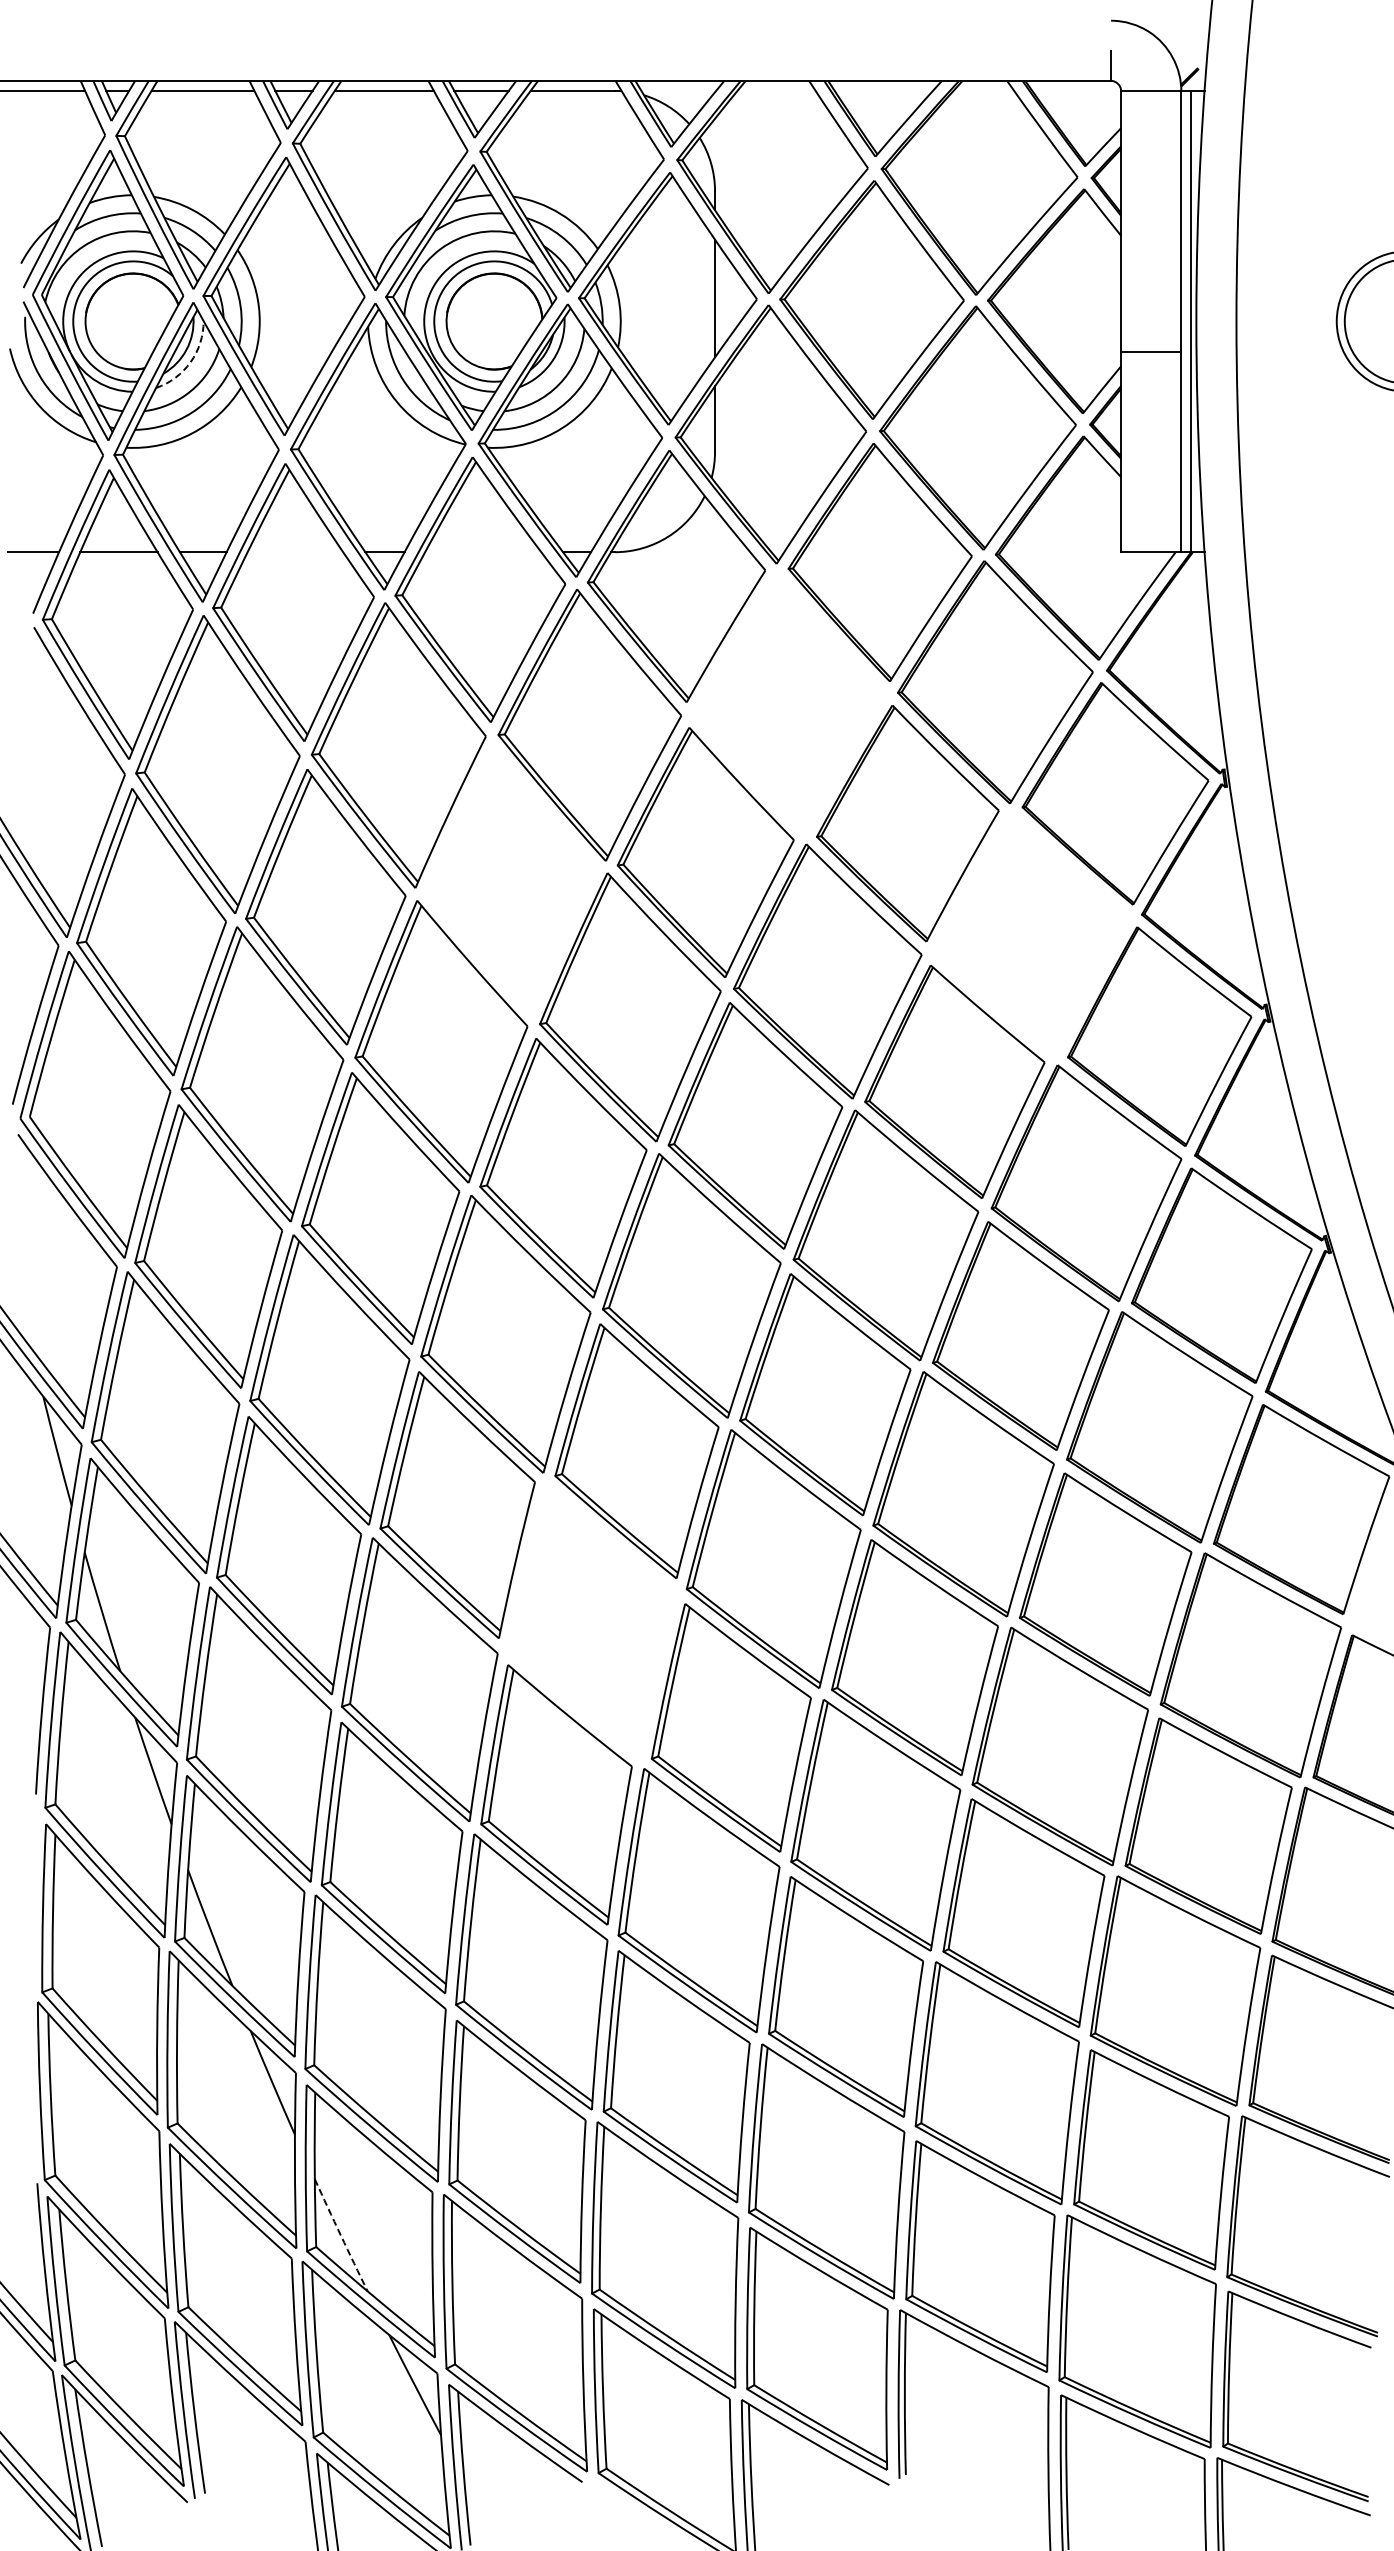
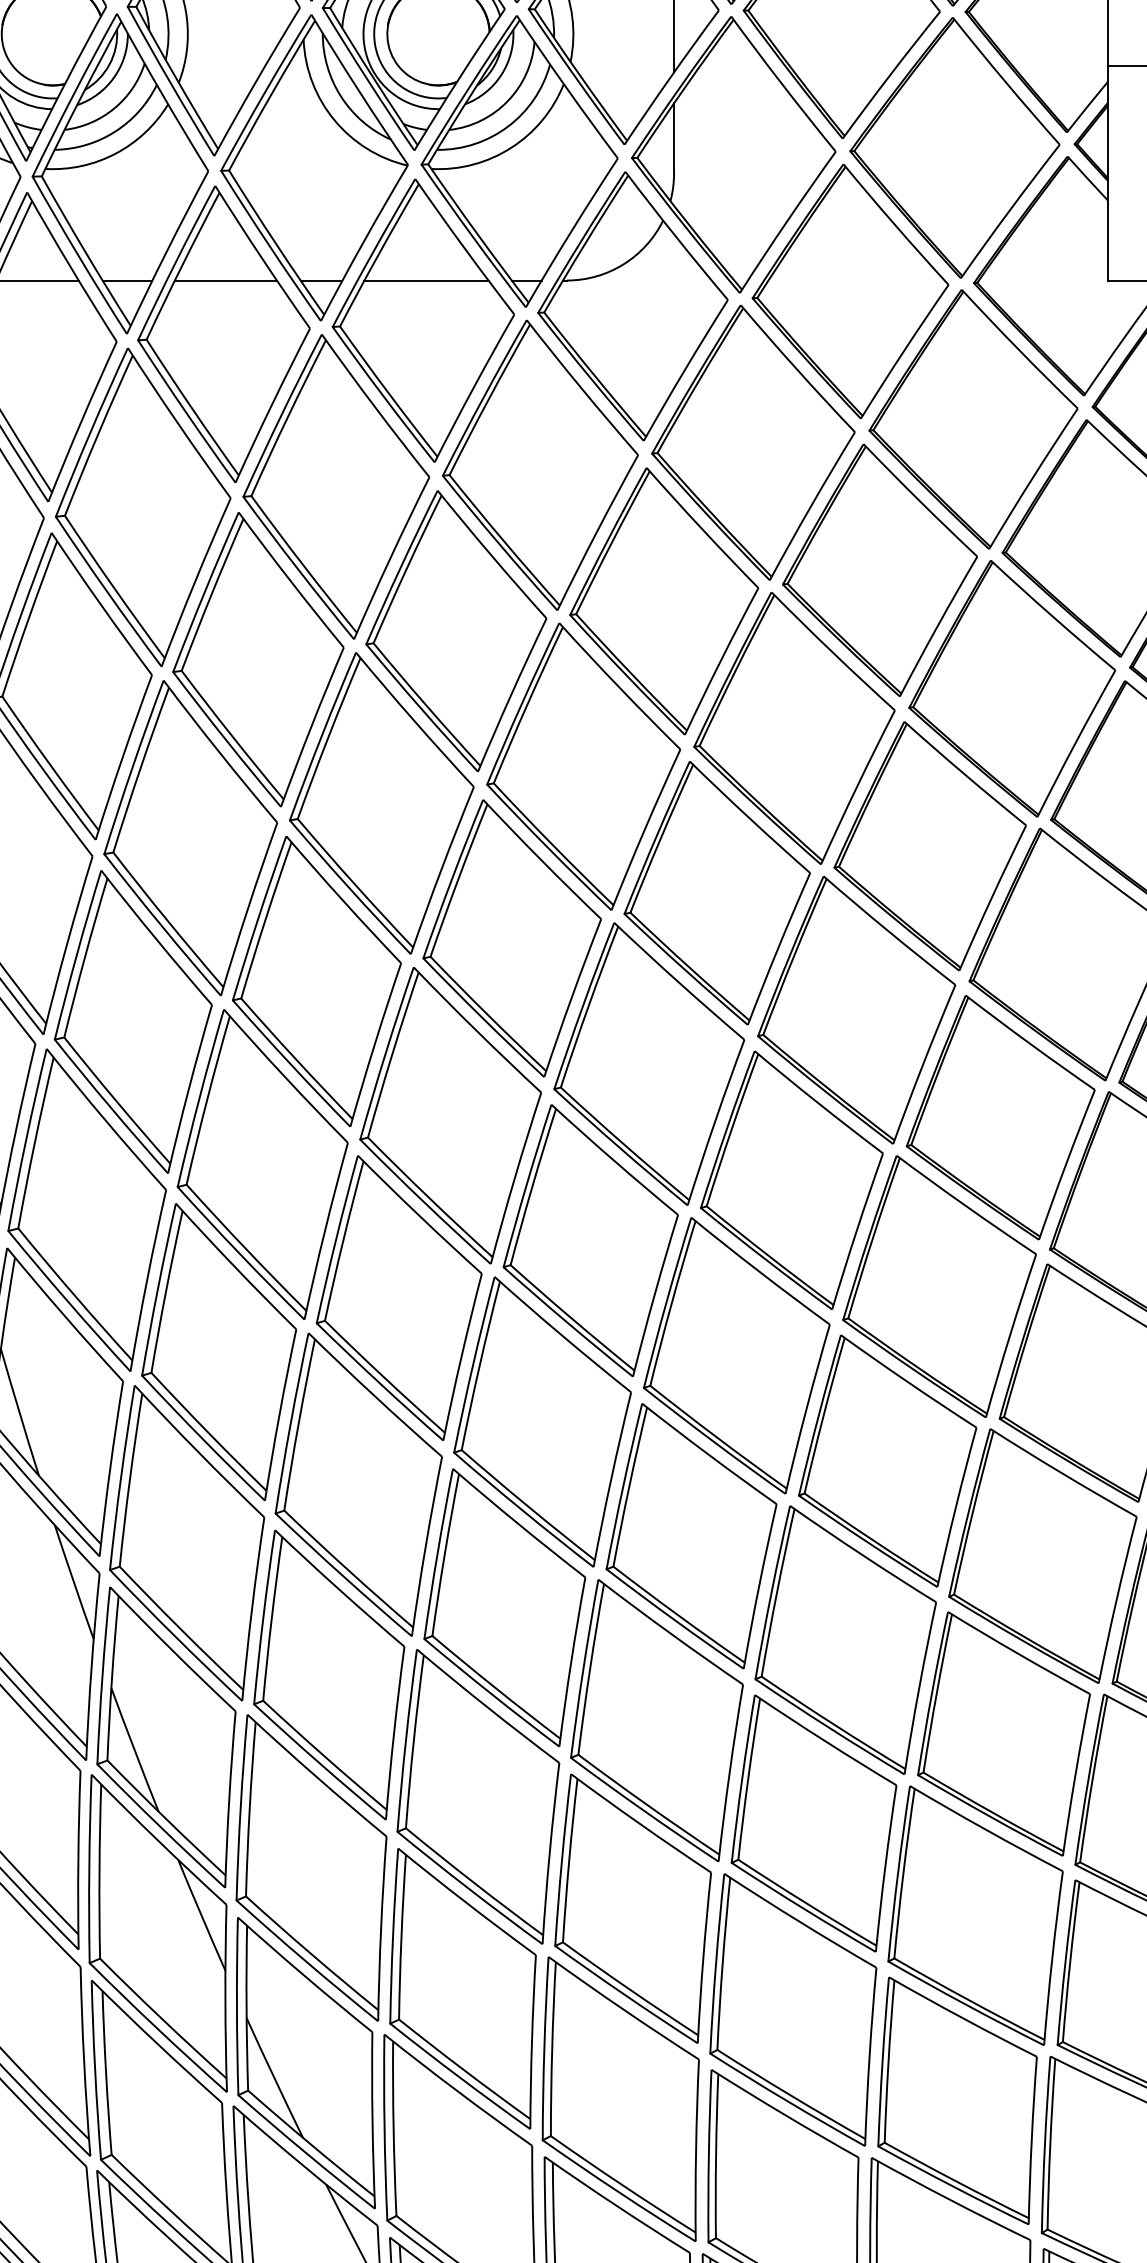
arc: (190, 362) -> (113, 77), dashed -> solid
line: (295, 552) -> (226, 280), added
line: (483, 552) -> (426, 280), added
part: (788, 704) -> (752, 443), added
part: (510, 880) -> (455, 631), added
part: (1031, 934) -> (1012, 688), added
part: (591, 1620) -> (542, 1421), added
arc: (340, 2235) -> (274, 2078), dashed -> solid

